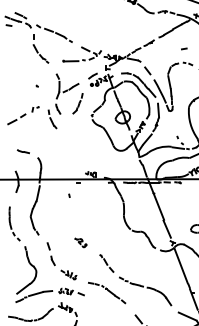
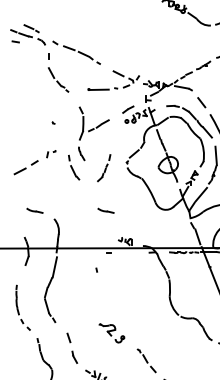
part: (77, 103) -> (103, 167), moved
line: (75, 151) -> (104, 210), added
part: (80, 242) -> (111, 332), size x1.6

